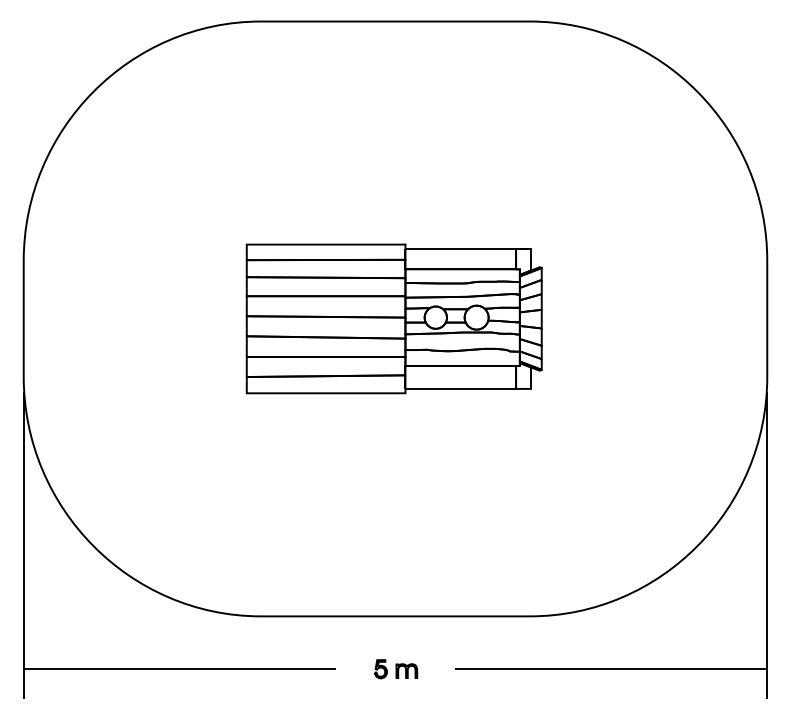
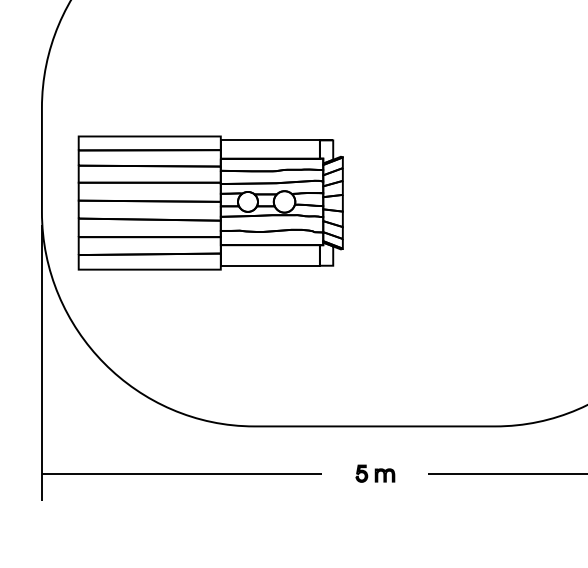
part: (393, 318) -> (210, 202), moved

